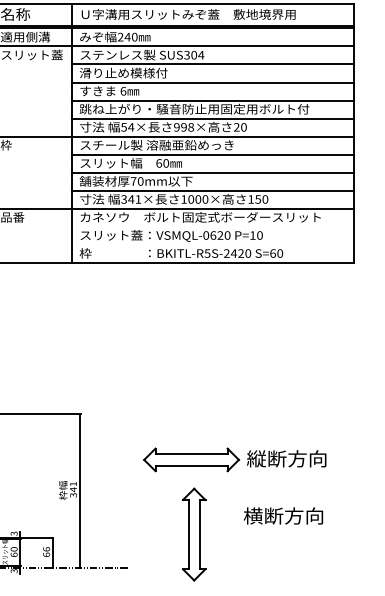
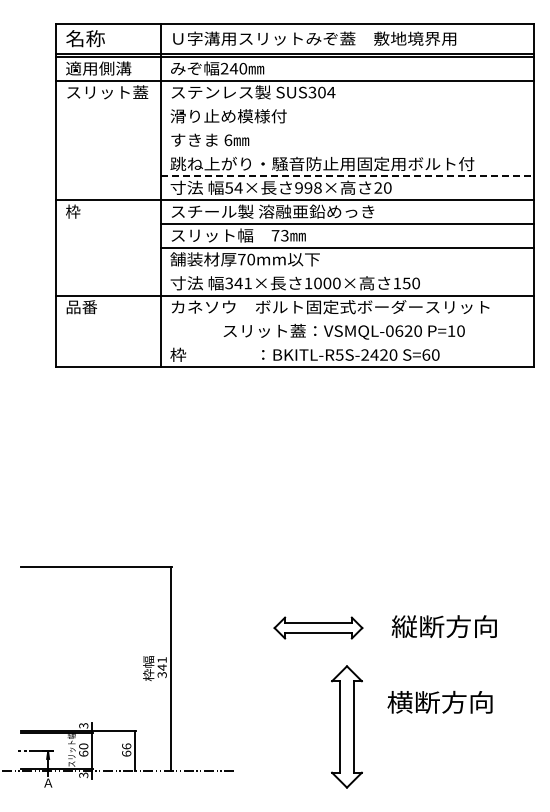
line: (212, 64) -> (346, 104), removed
line: (212, 82) -> (346, 128), removed
line: (212, 100) -> (346, 152), removed
line: (213, 118) -> (347, 176), solid -> dashed
text: (162, 163) -> (279, 235), 60 -> 73
line: (212, 190) -> (346, 271), removed
text: (171, 235) -> (343, 331), moved
part: (191, 459) -> (318, 627), size x0.7
part: (193, 534) -> (346, 726), moved

